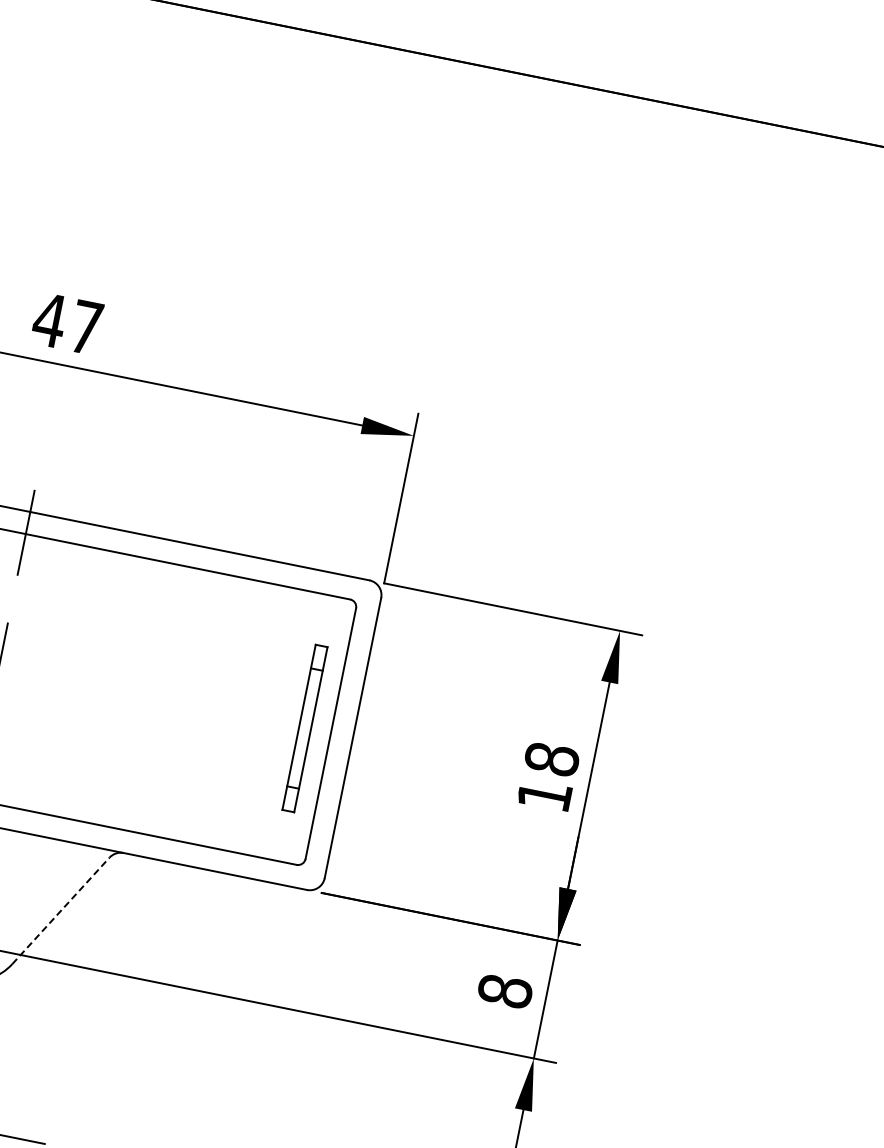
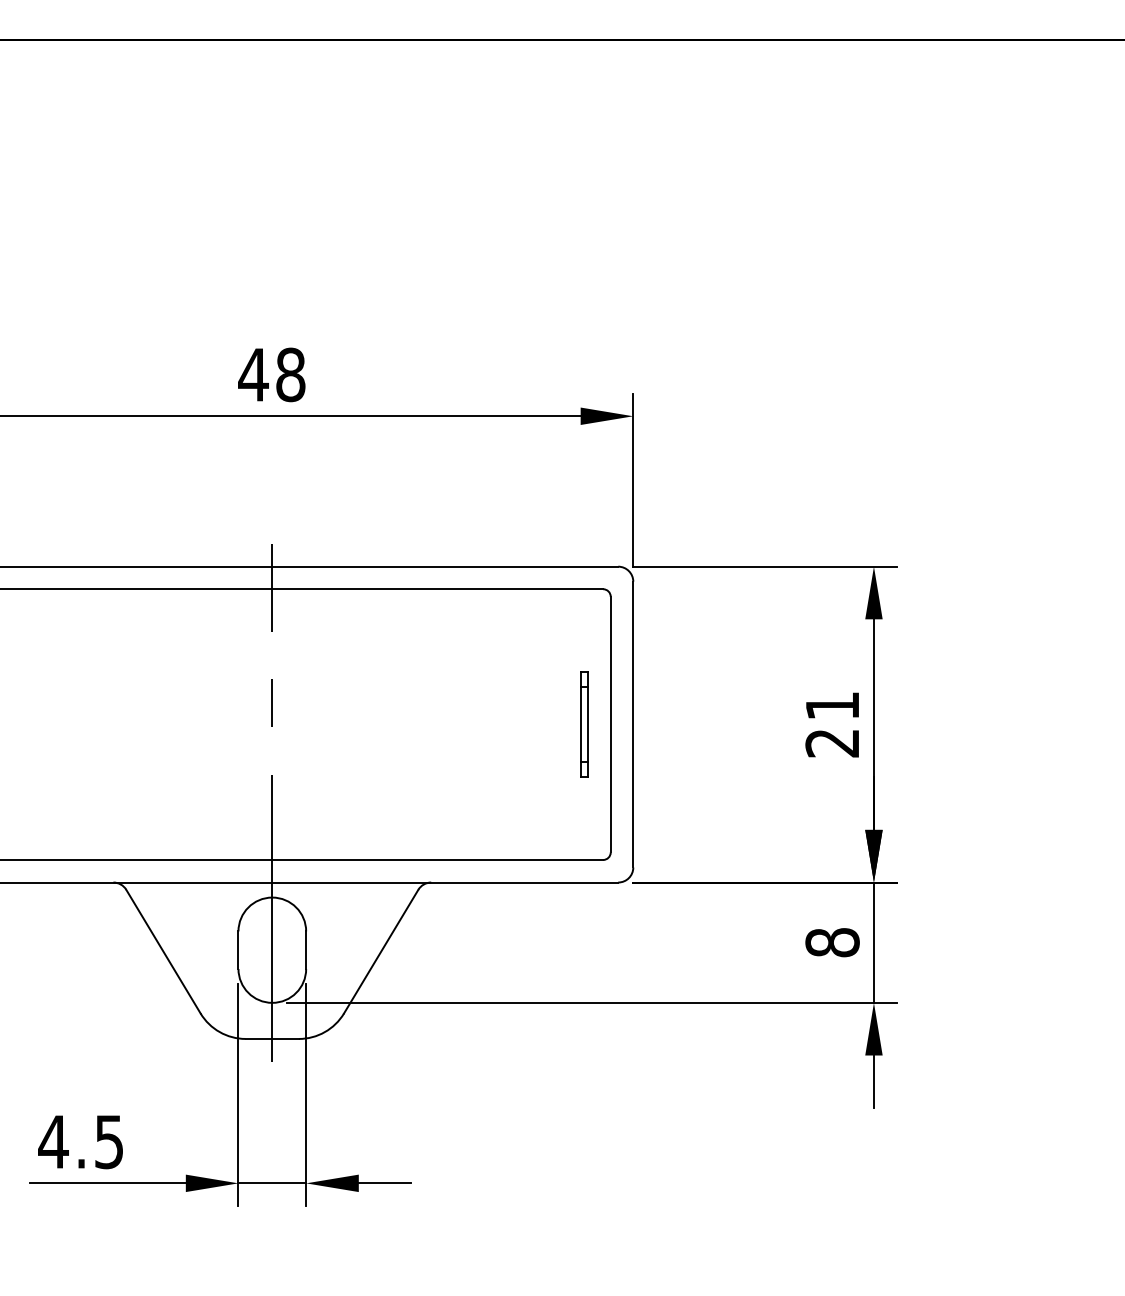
text: (86, 327) -> (290, 374), 47 -> 48
part: (305, 728) -> (584, 724), size x0.62
text: (548, 777) -> (832, 724), 18 -> 21
line: (61, 910) -> (381, 951), dashed -> solid

